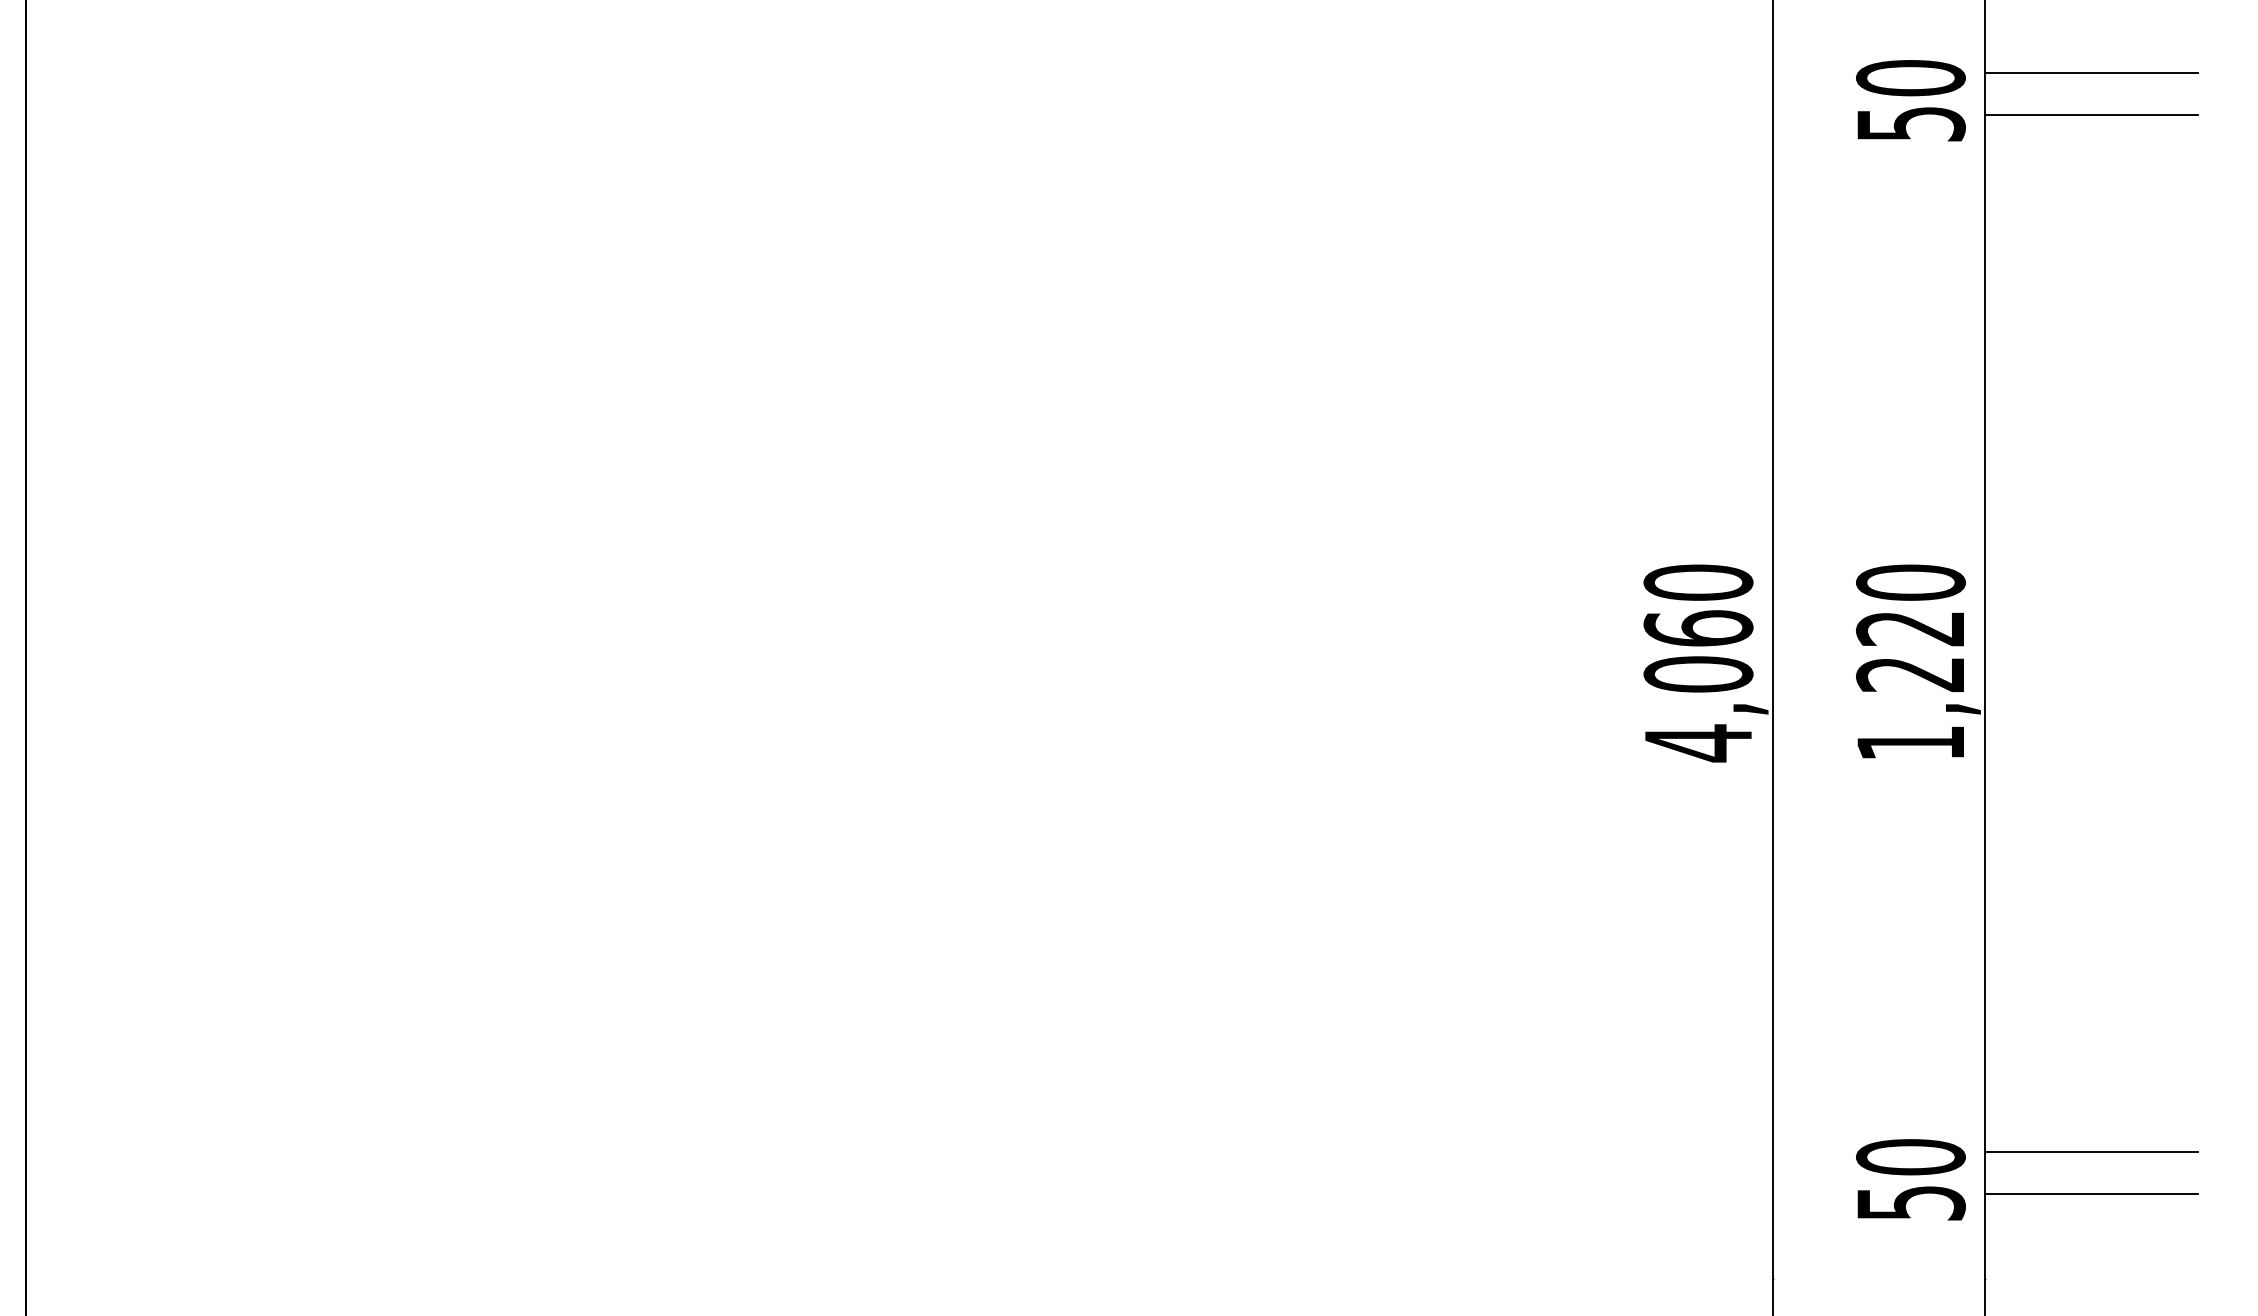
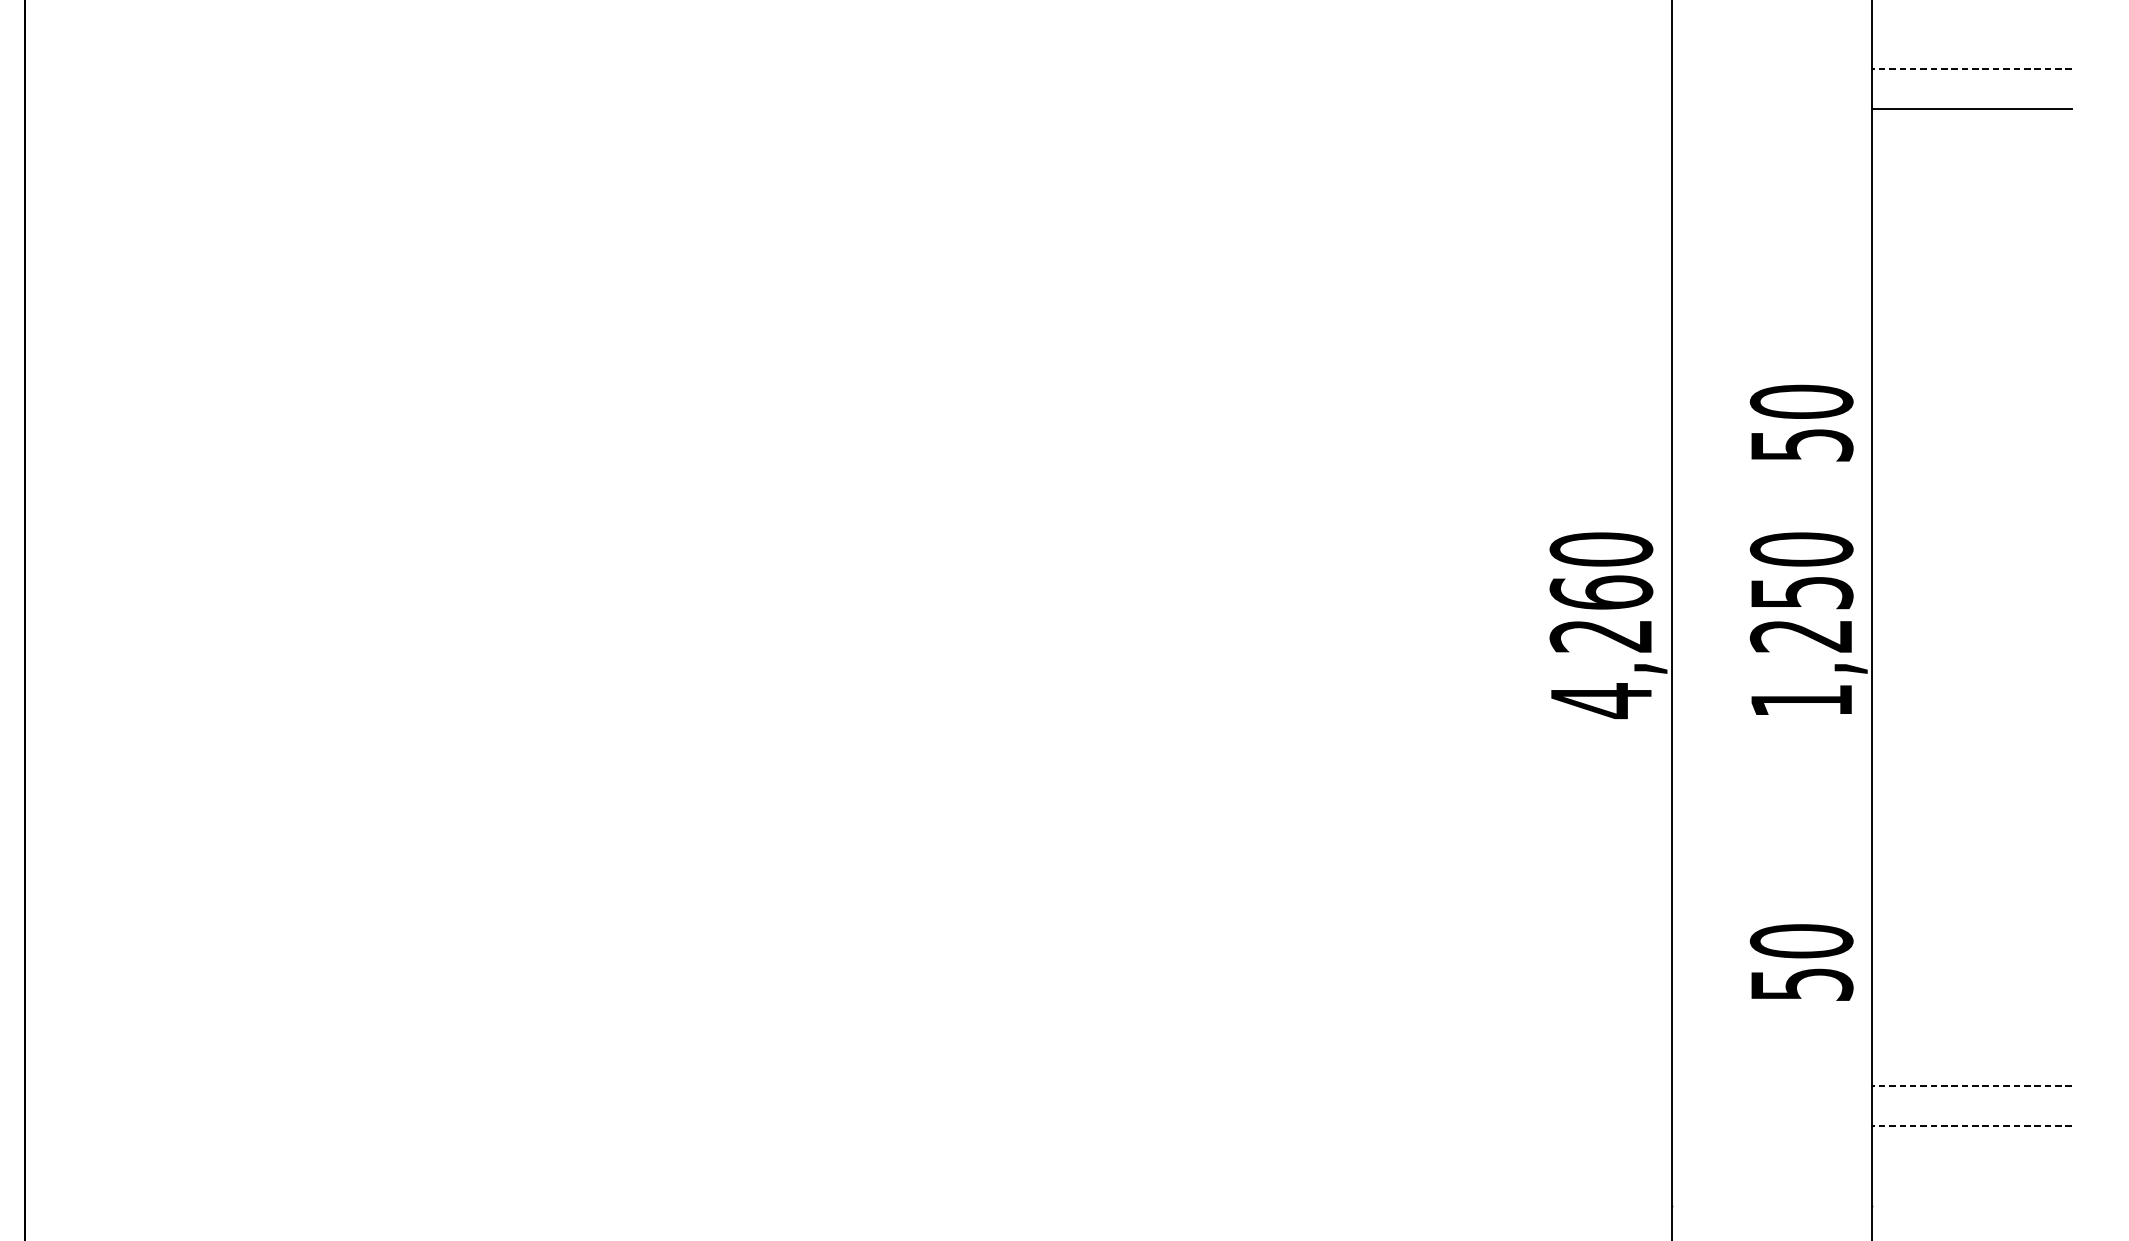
line: (2090, 72) -> (1971, 68), solid -> dashed
text: (1910, 100) -> (1801, 422), moved
text: (1910, 629) -> (1801, 593), 1,220 -> 1,250
text: (1698, 674) -> (1601, 636), 4,060 -> 4,260
line: (2090, 1151) -> (1971, 1085), solid -> dashed
text: (1910, 1179) -> (1801, 962), moved
line: (2090, 1194) -> (1971, 1126), solid -> dashed

